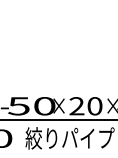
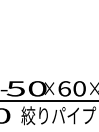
text: (76, 106) -> (64, 89), 20 -> 60

